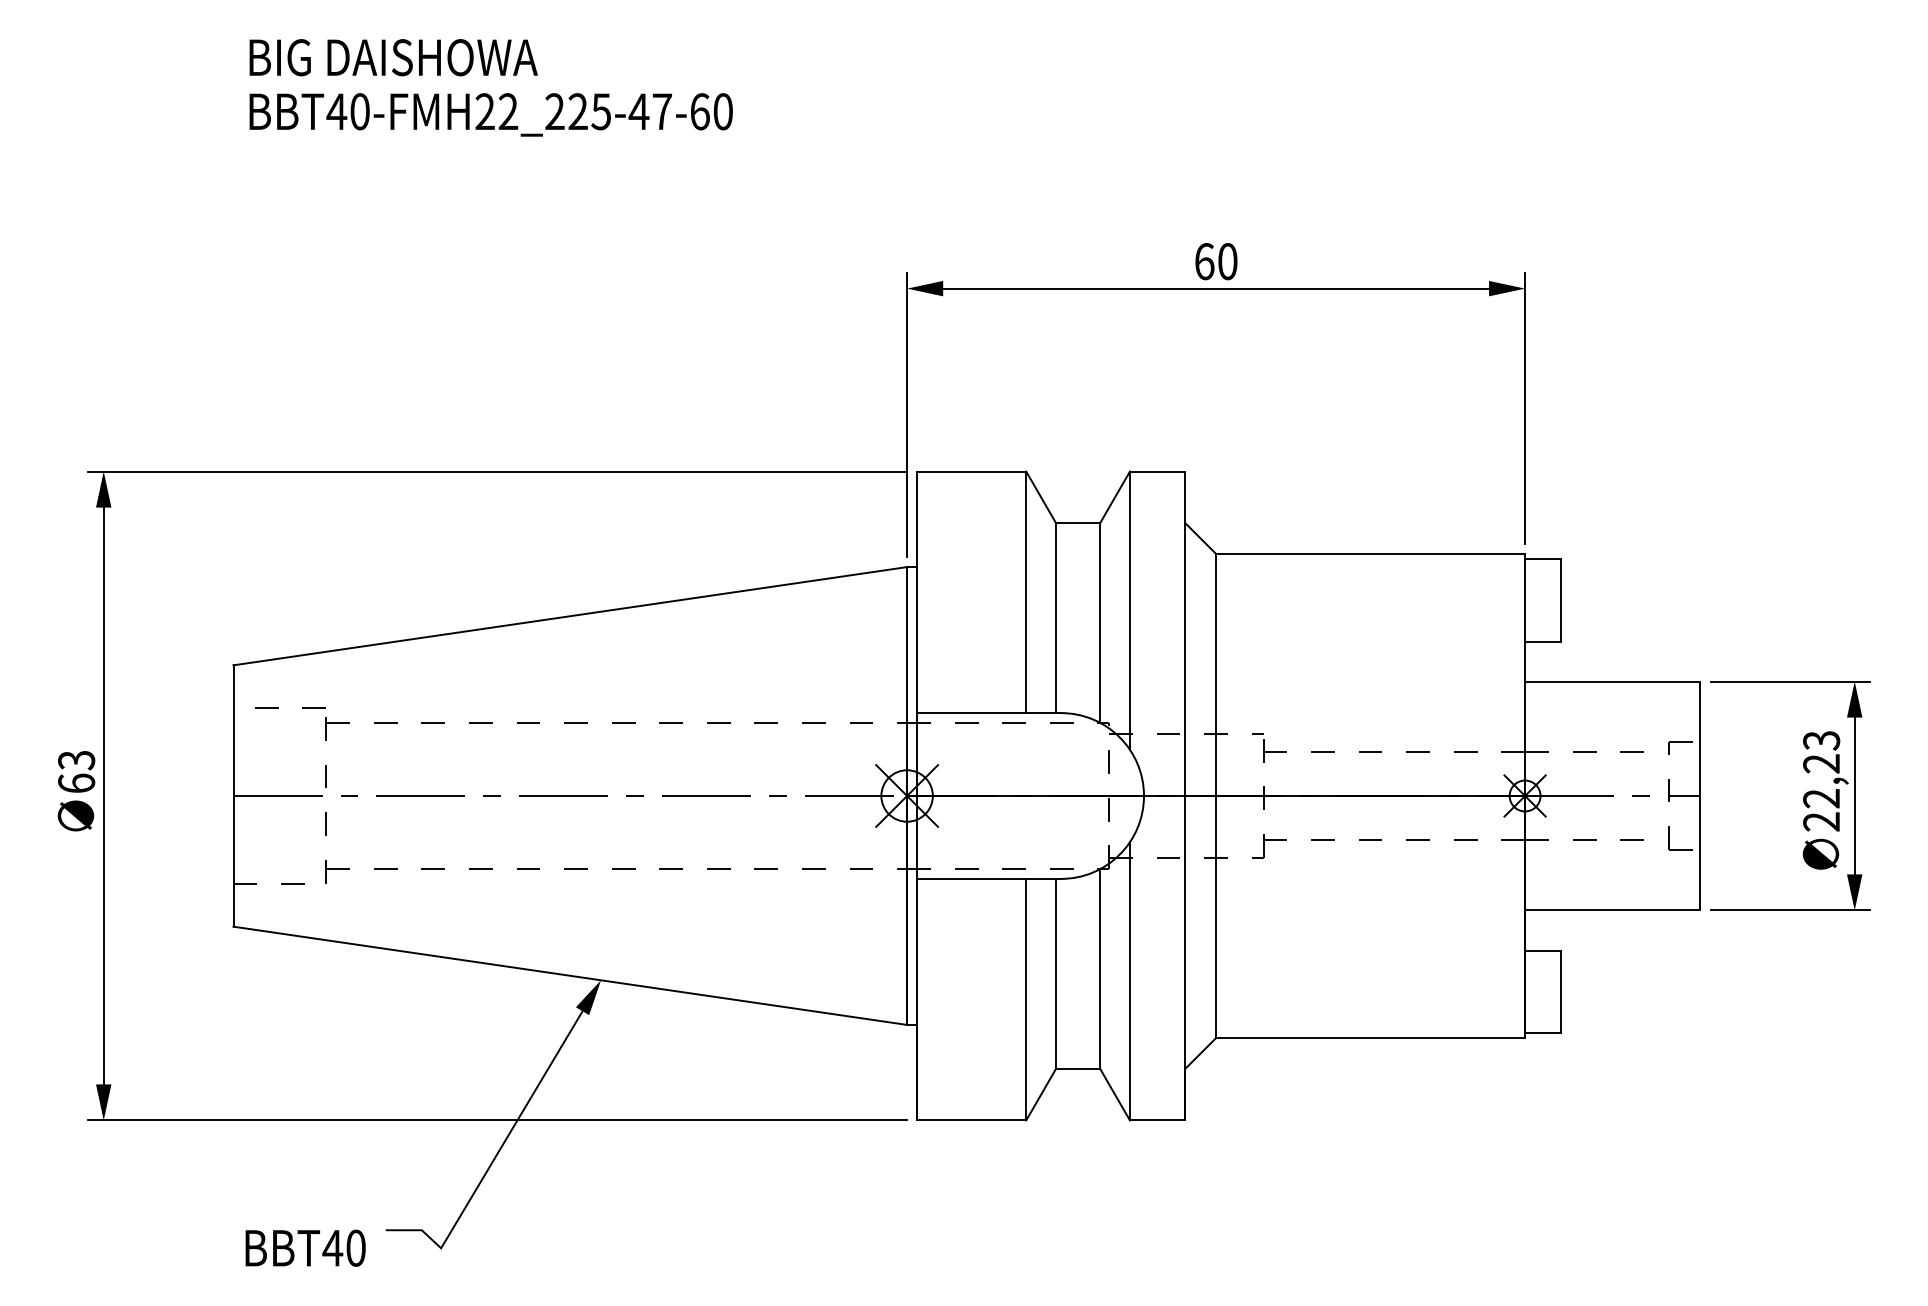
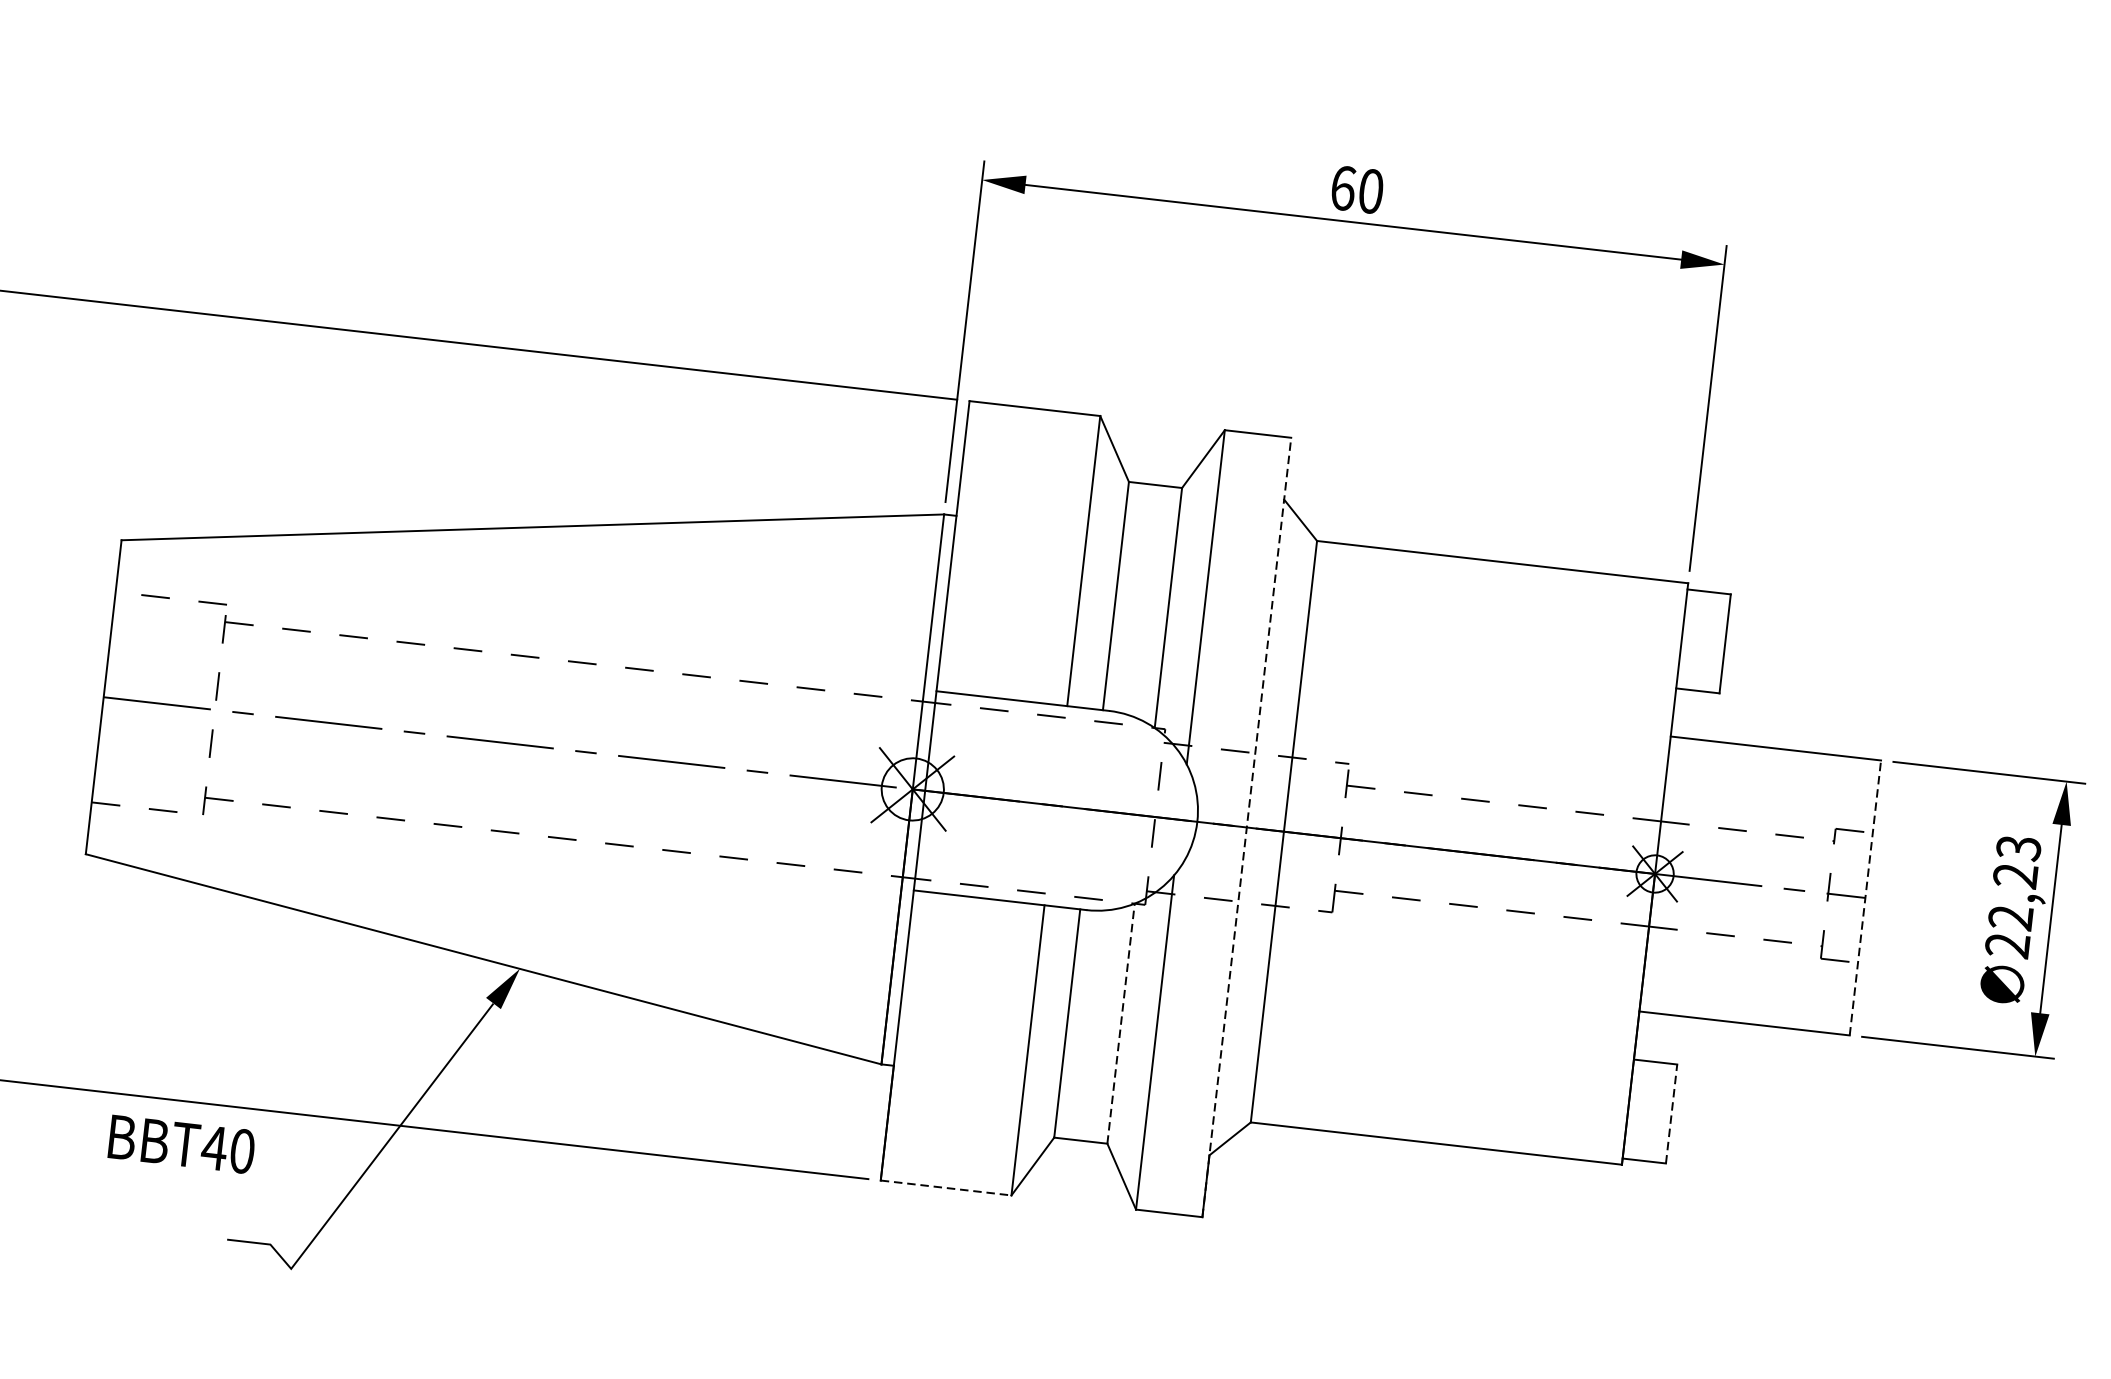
line: (1185, 795) -> (1247, 826), solid -> dashed
line: (1700, 795) -> (1865, 897), solid -> dashed
line: (1100, 969) -> (1121, 1024), solid -> dashed
line: (1561, 991) -> (1672, 1113), solid -> dashed
line: (972, 1120) -> (946, 1188), solid -> dashed
text: (305, 1247) -> (181, 1143), moved

